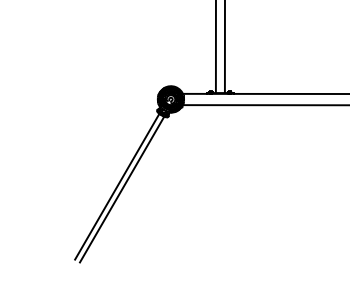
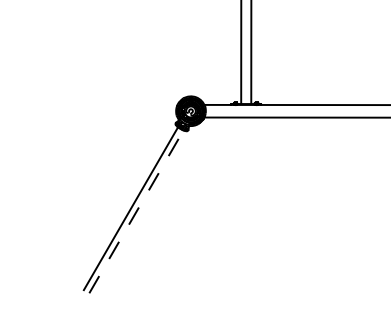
line: (122, 189) -> (136, 211), solid -> dashed

